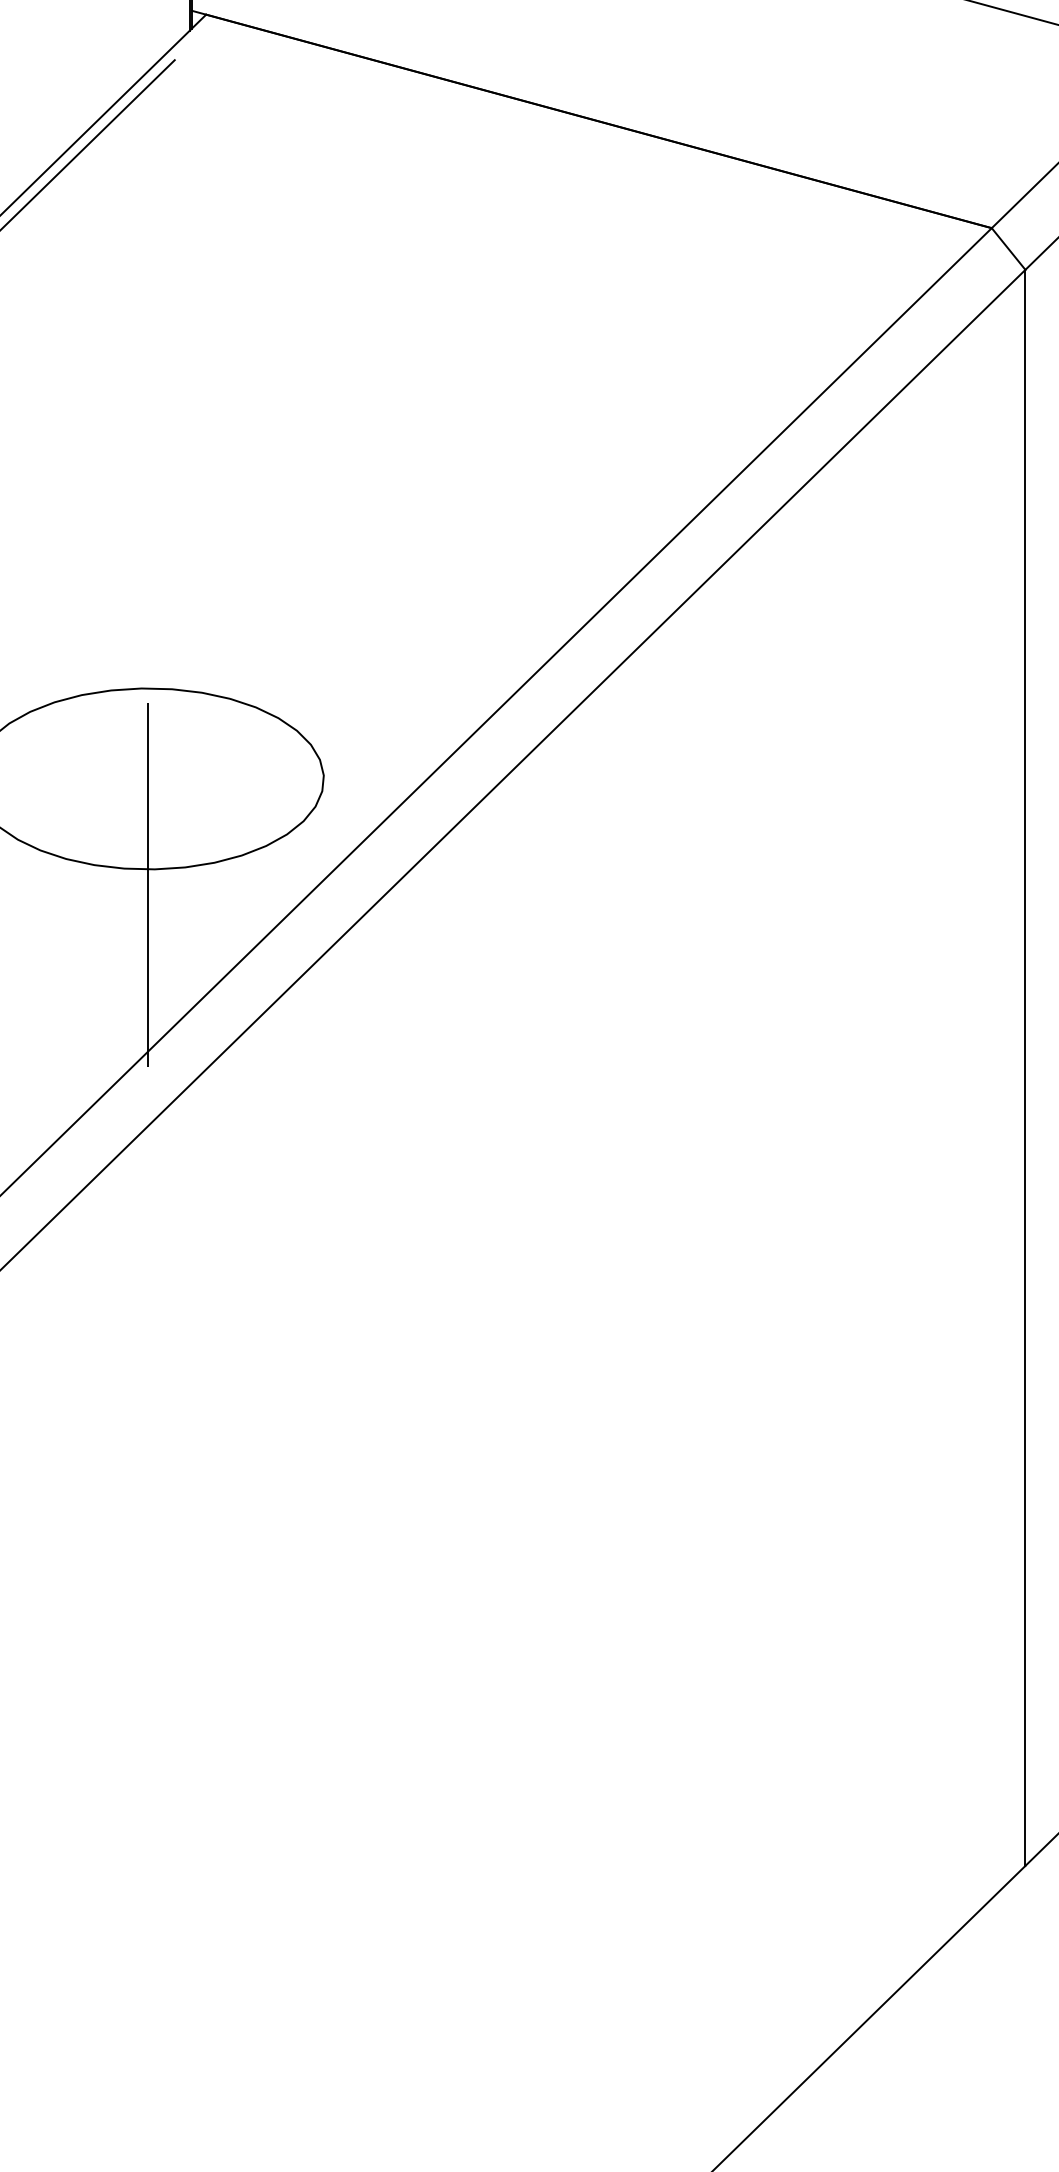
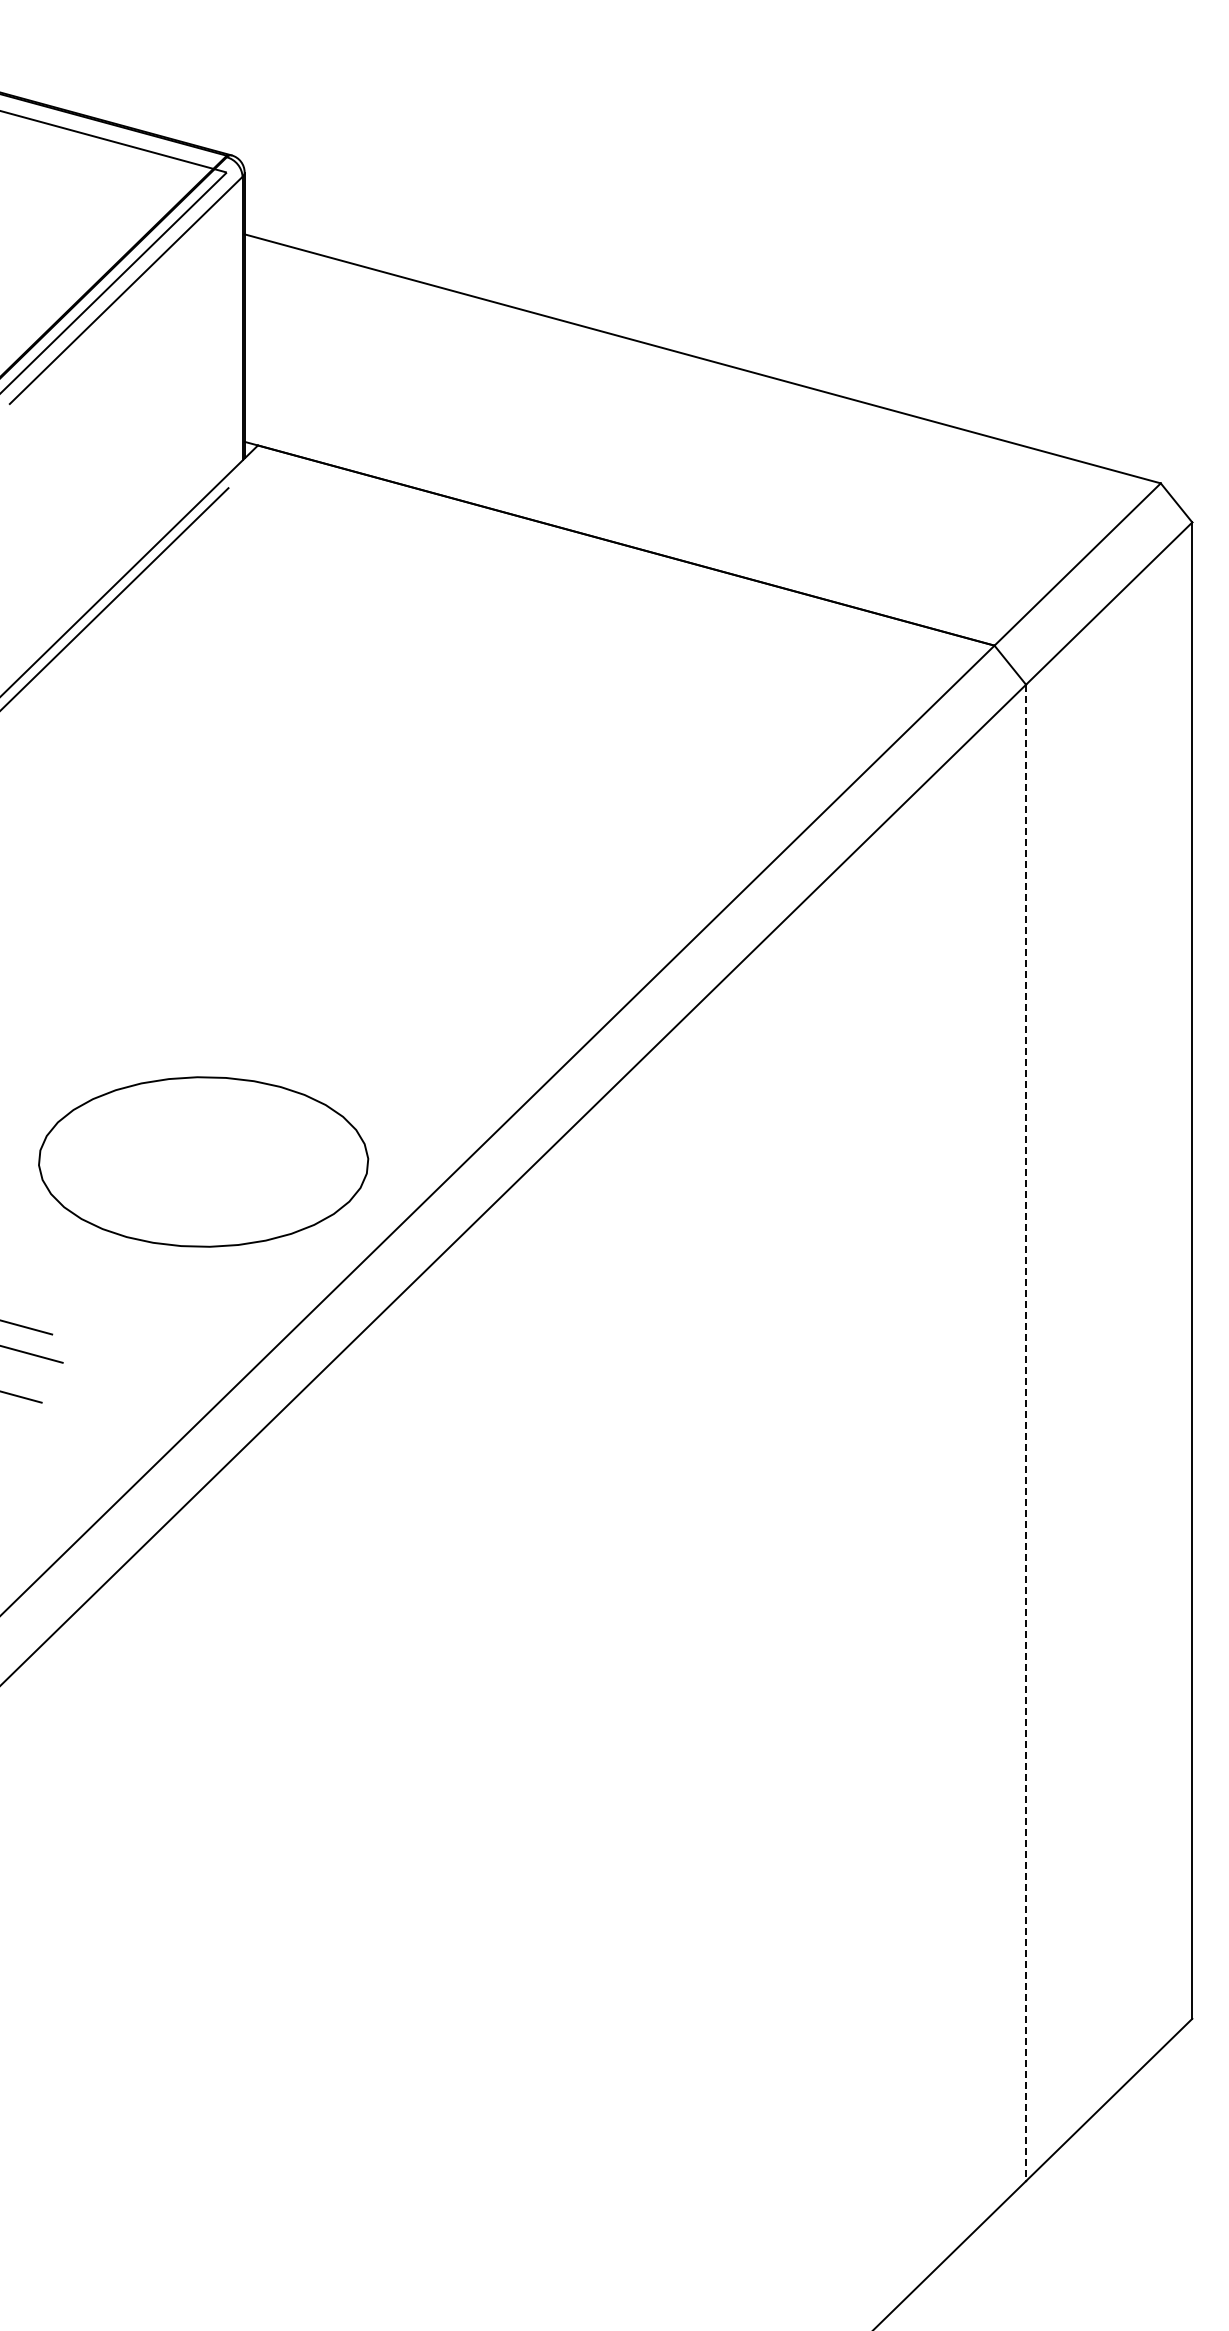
line: (148, 883) -> (203, 1260), removed
line: (1025, 1068) -> (1026, 1433), solid -> dashed

